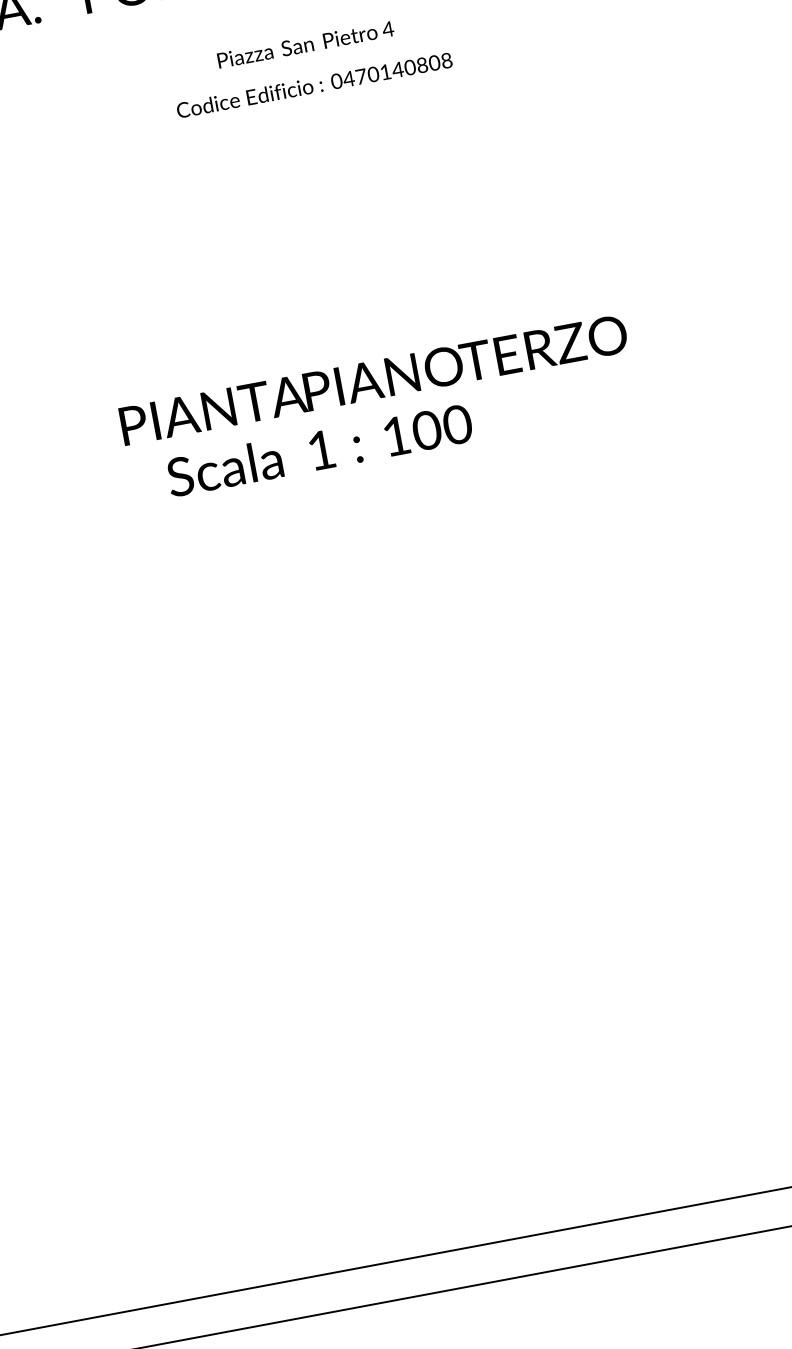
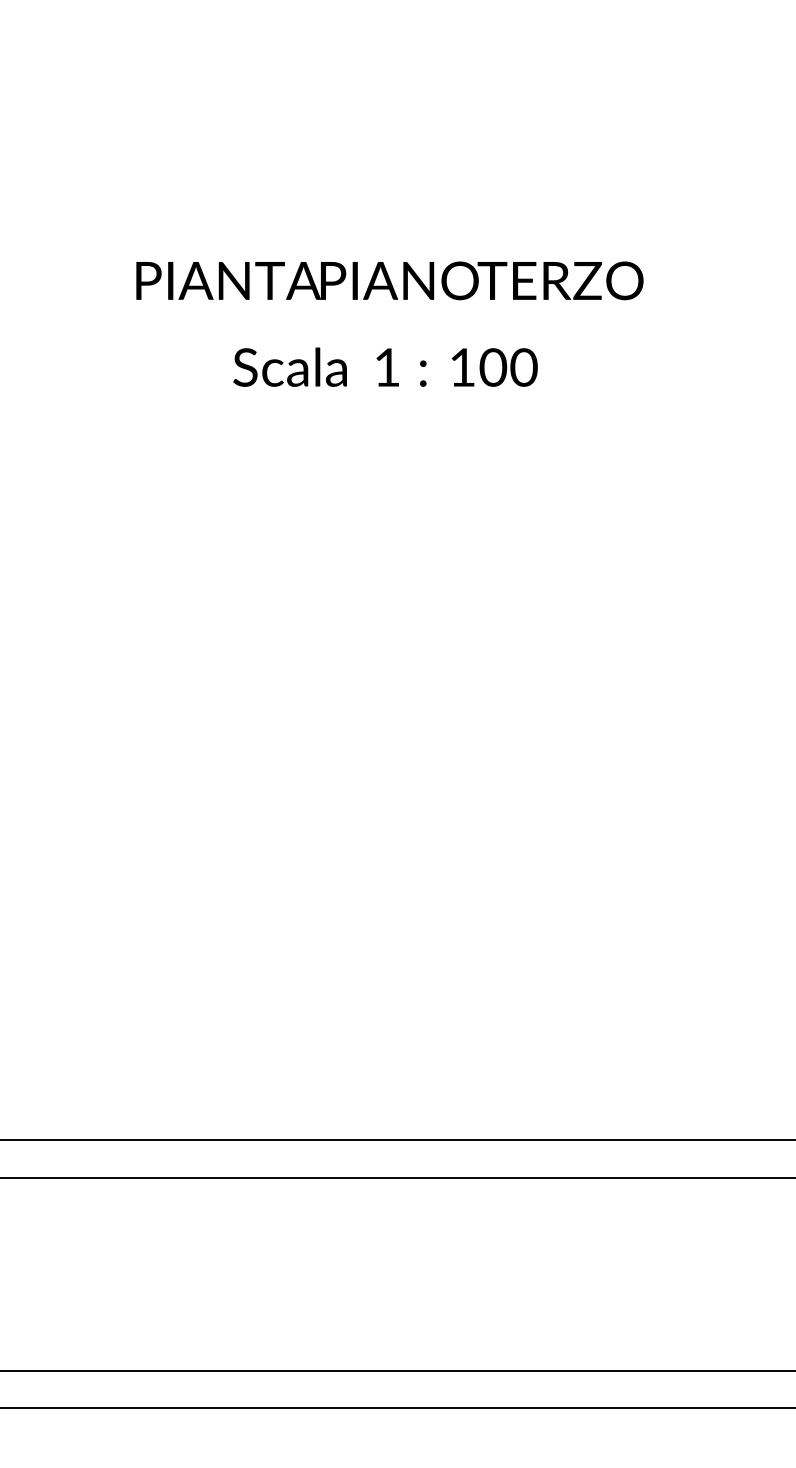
text: (319, 449) -> (385, 366), moved

